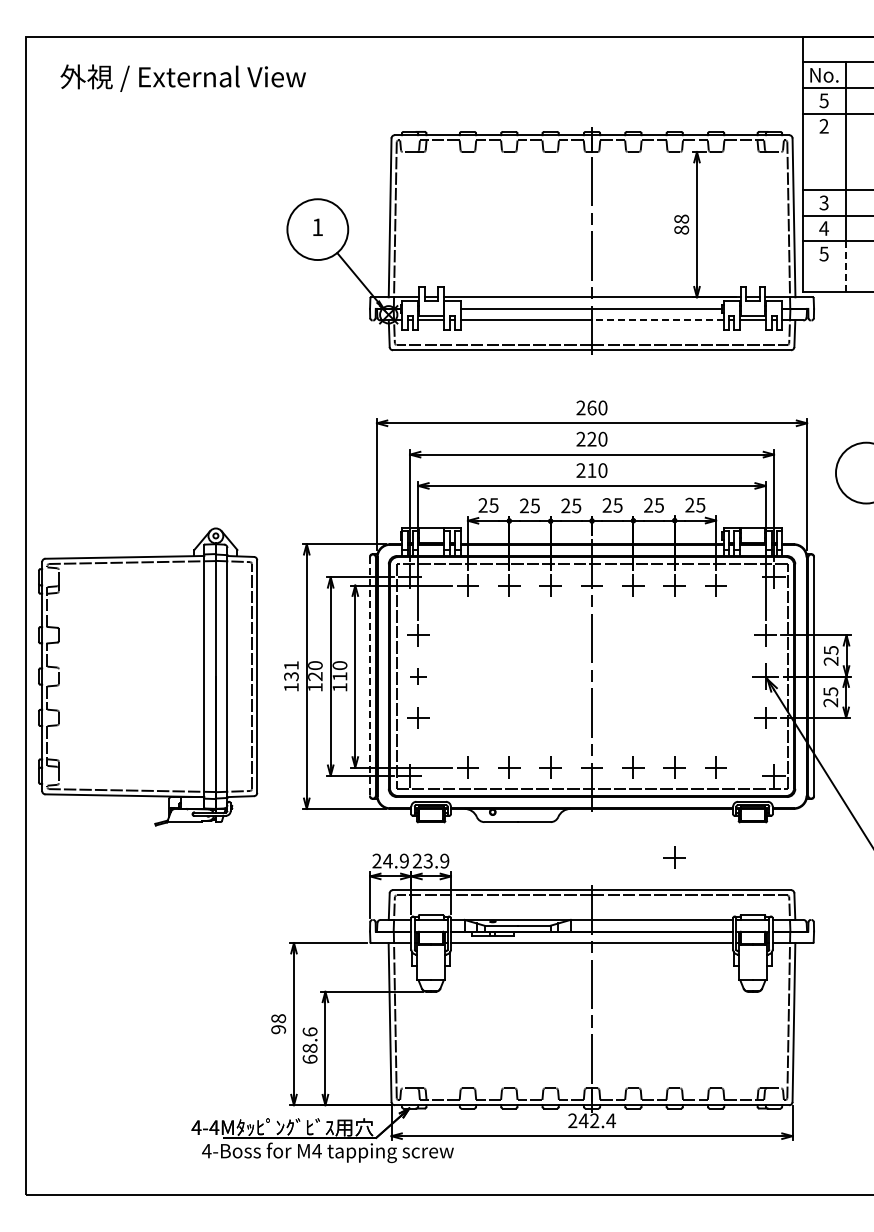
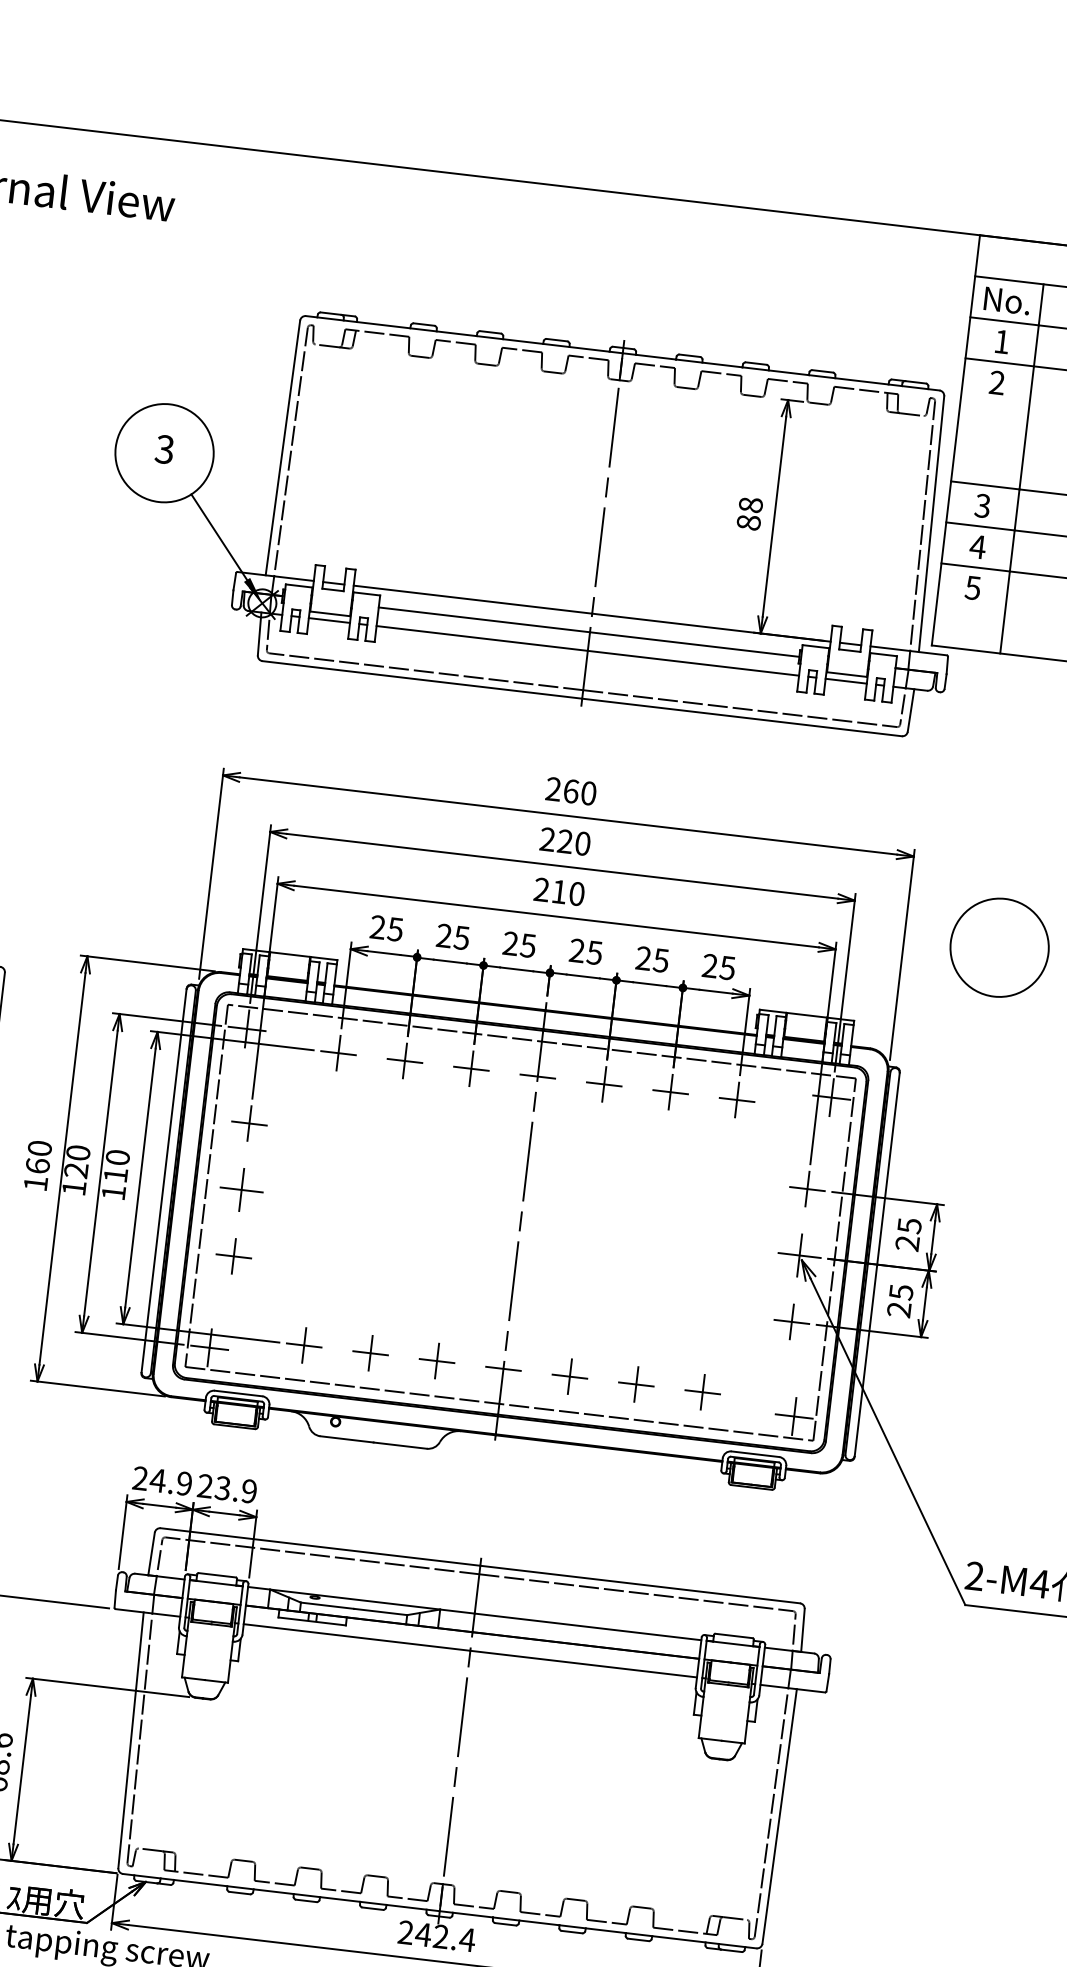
text: (823, 100) -> (1001, 341), 5 -> 1
text: (317, 227) -> (164, 449), 1 -> 3
line: (845, 266) -> (1005, 611), dashed -> solid
line: (657, 320) -> (692, 663), dashed -> solid
text: (291, 671) -> (38, 1157), 131 -> 160
part: (418, 676) -> (241, 1189), size x1.67
line: (370, 677) -> (164, 1182), dashed -> solid
part: (674, 857) -> (618, 1528), removed

